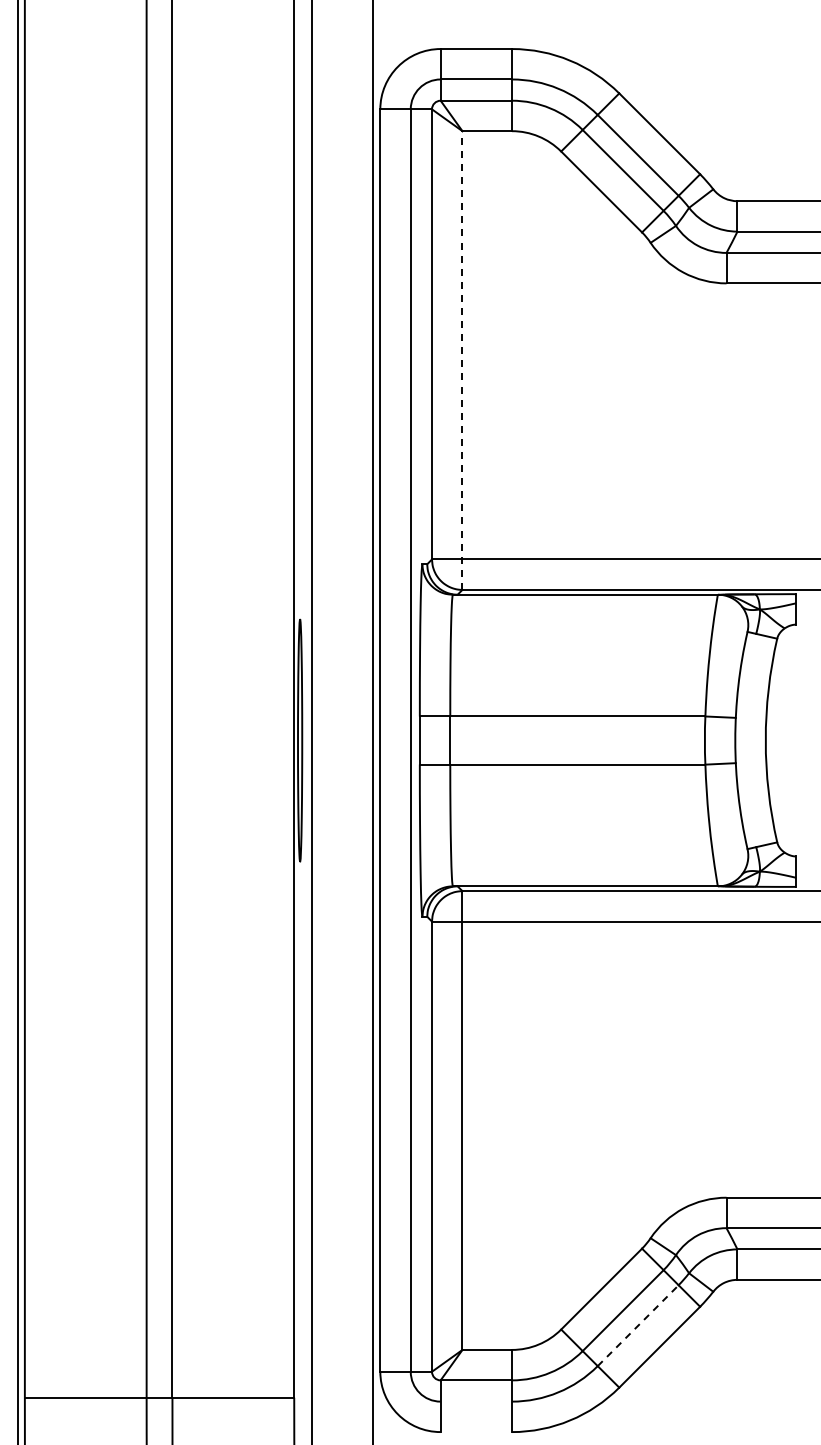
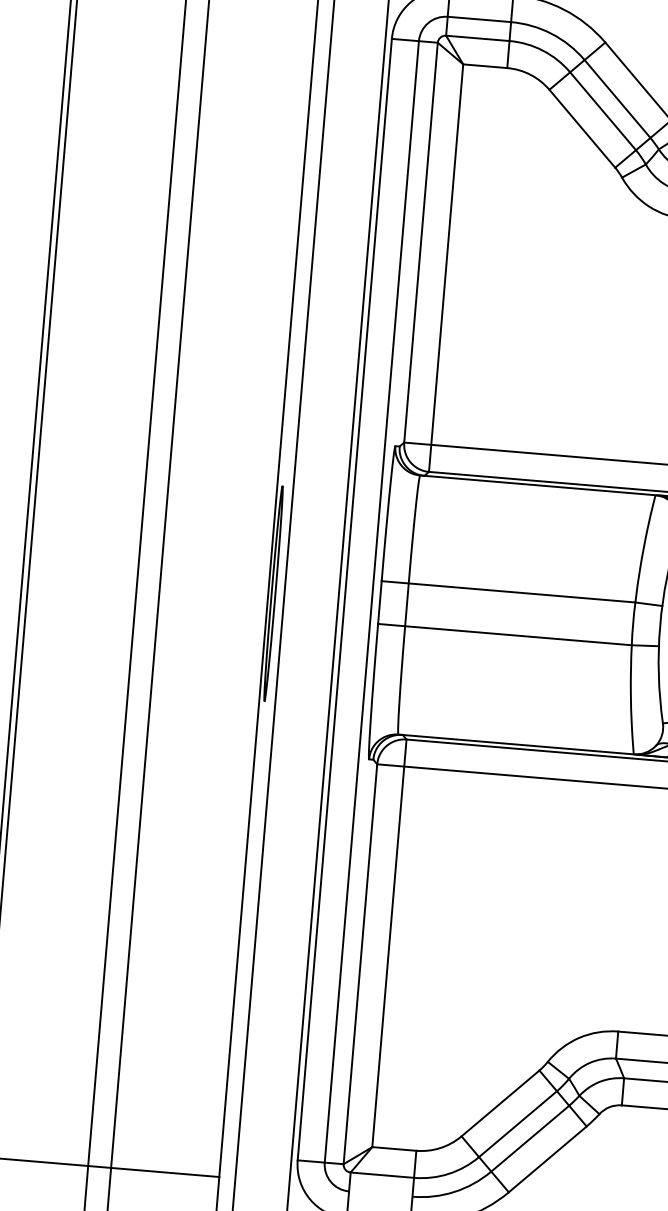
line: (462, 360) -> (446, 268), dashed -> solid
line: (638, 1325) -> (530, 1138), dashed -> solid

